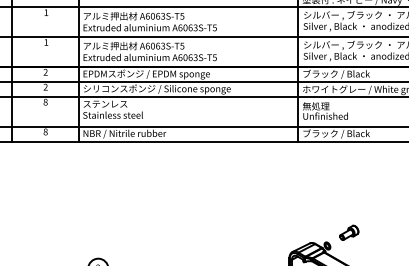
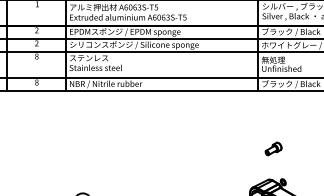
part: (349, 232) -> (273, 148), moved

